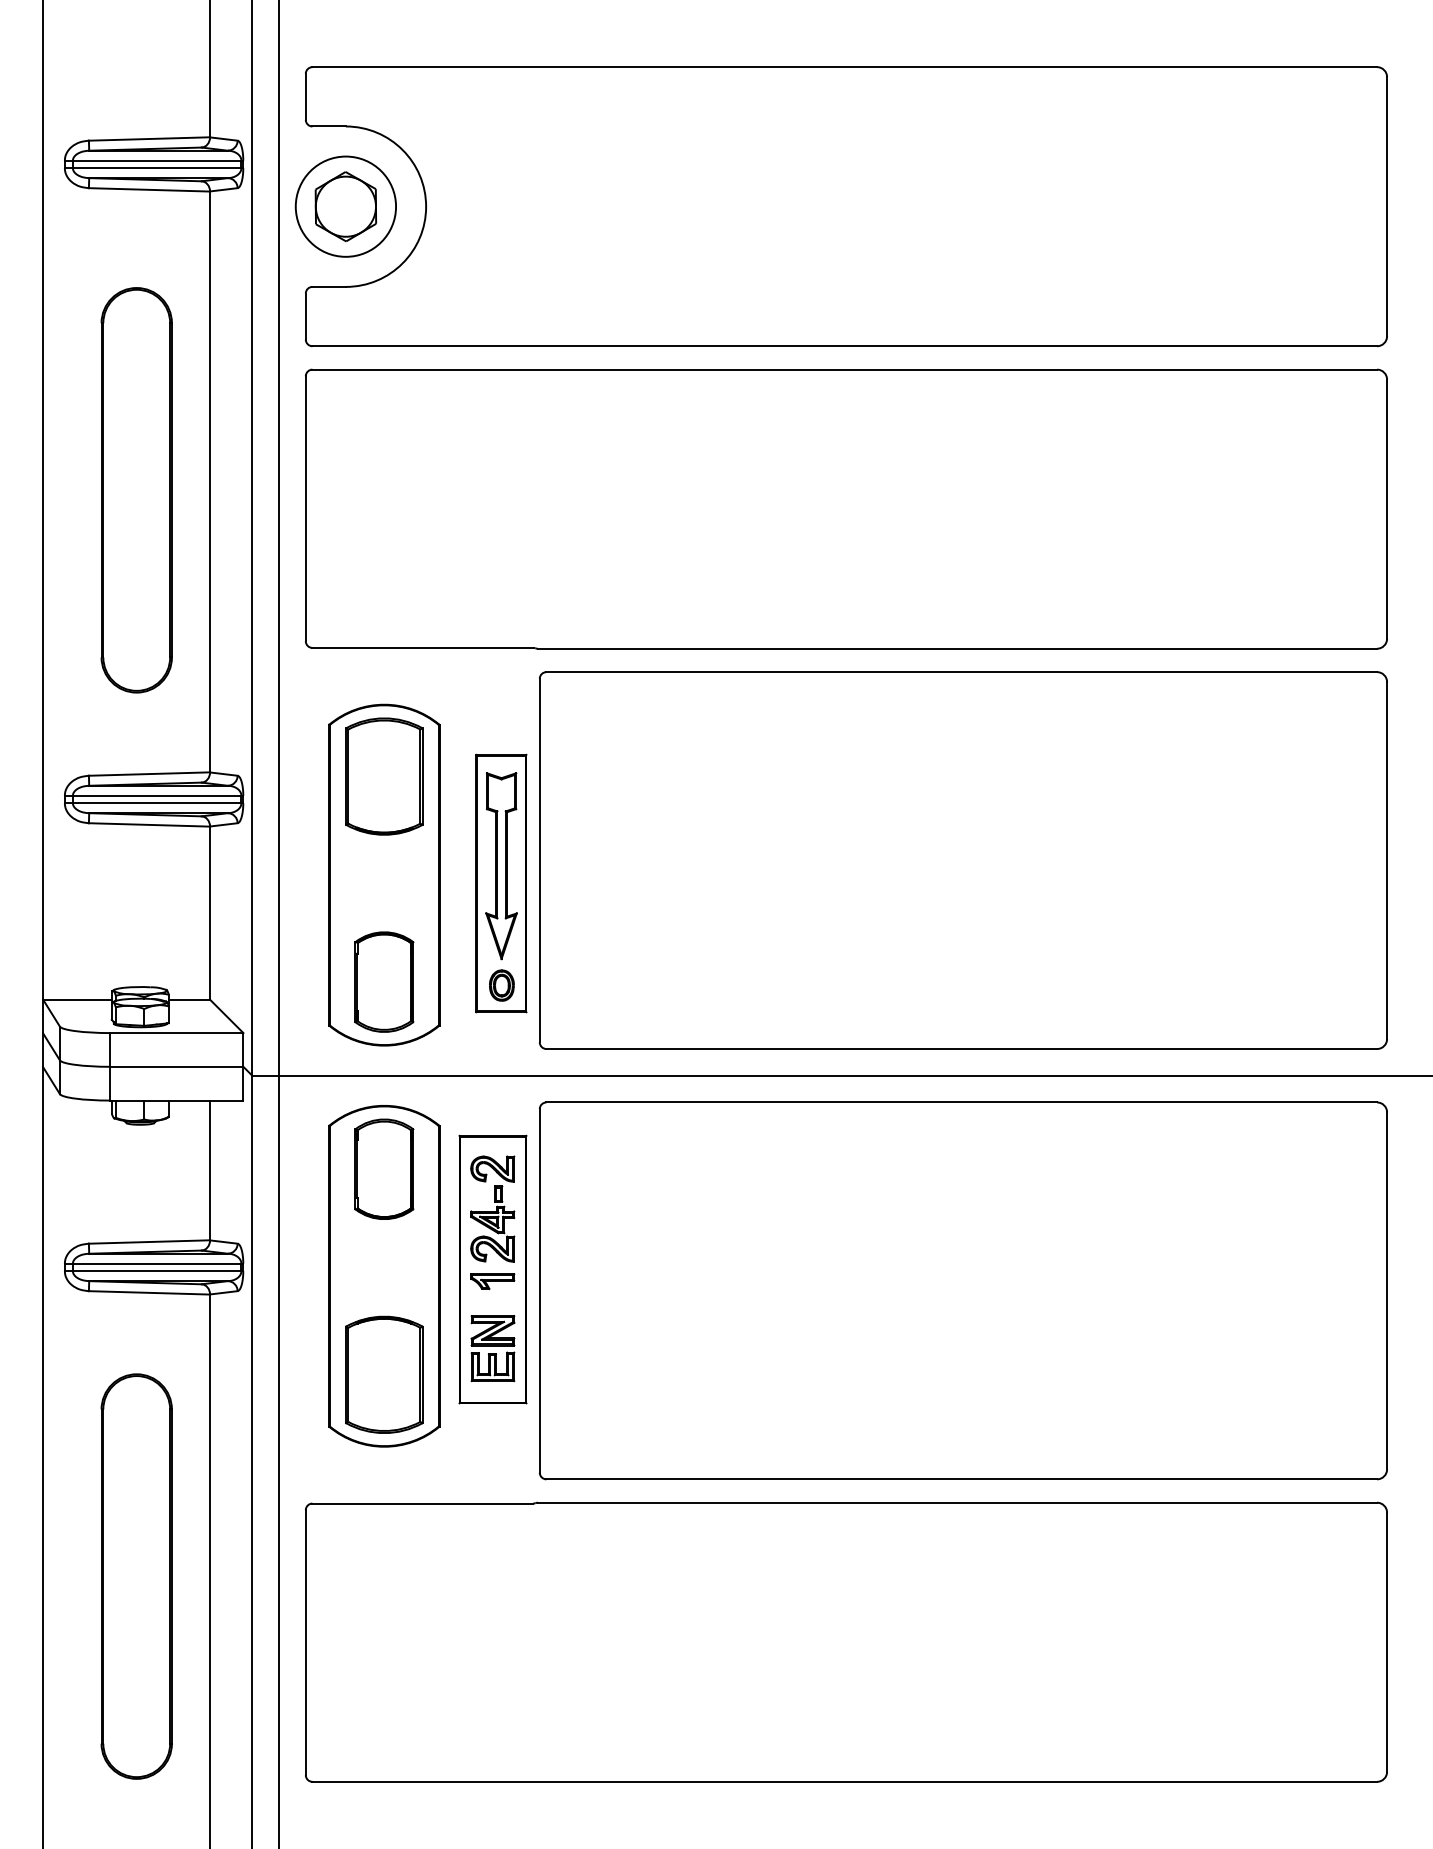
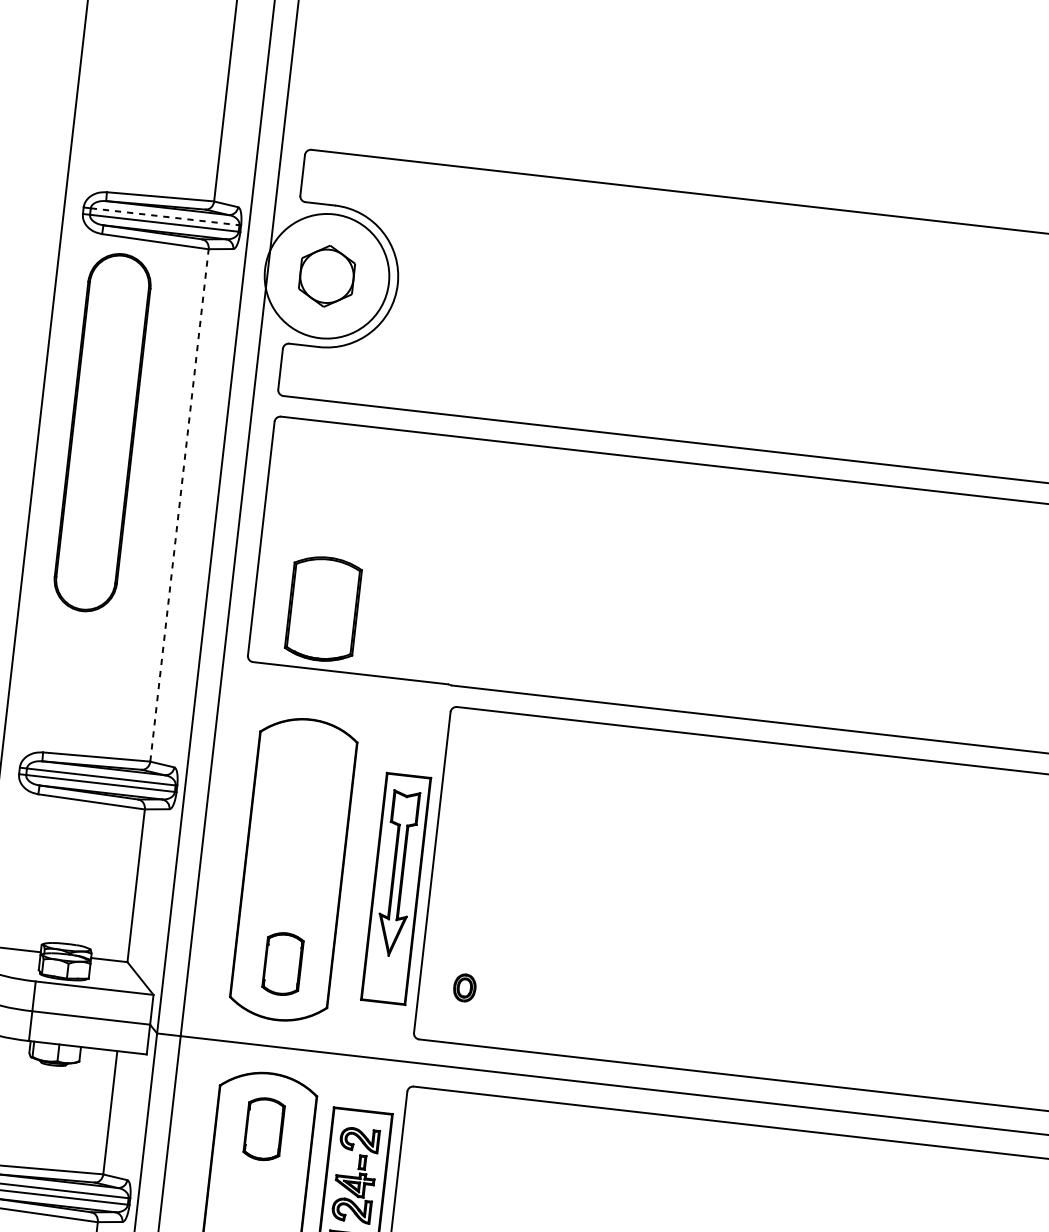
line: (157, 160) -> (165, 216), solid -> dashed
circle: (345, 206) -> (326, 276), size x1.4
line: (210, 481) -> (179, 505), solid -> dashed
part: (136, 490) -> (102, 432), moved
part: (384, 776) -> (323, 609), moved
part: (384, 981) -> (283, 963), size x0.7
part: (501, 985) -> (464, 987), moved
part: (384, 1168) -> (264, 1128), size x0.7

